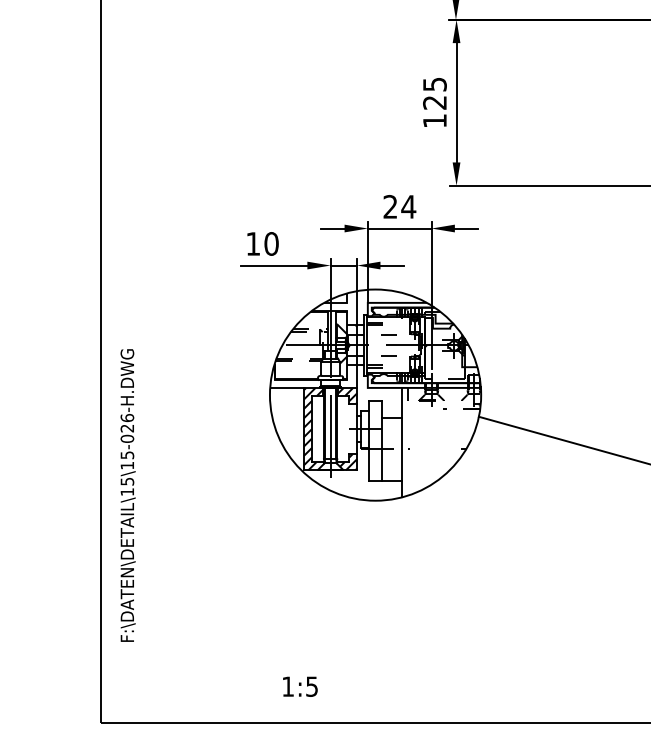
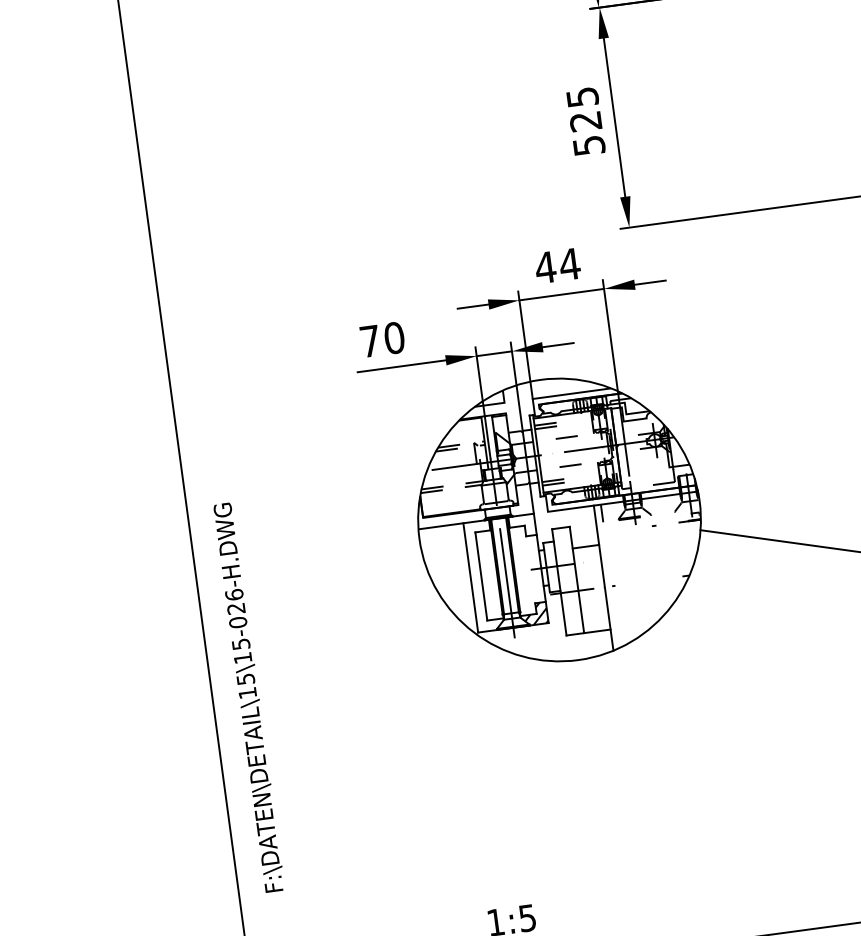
text: (434, 120) -> (588, 145), 125 -> 525
text: (390, 206) -> (545, 267), 24 -> 44
text: (252, 243) -> (369, 340), 10 -> 70
hatch: (347, 395) -> (522, 525), removed
hatch: (313, 428) -> (483, 575), removed

